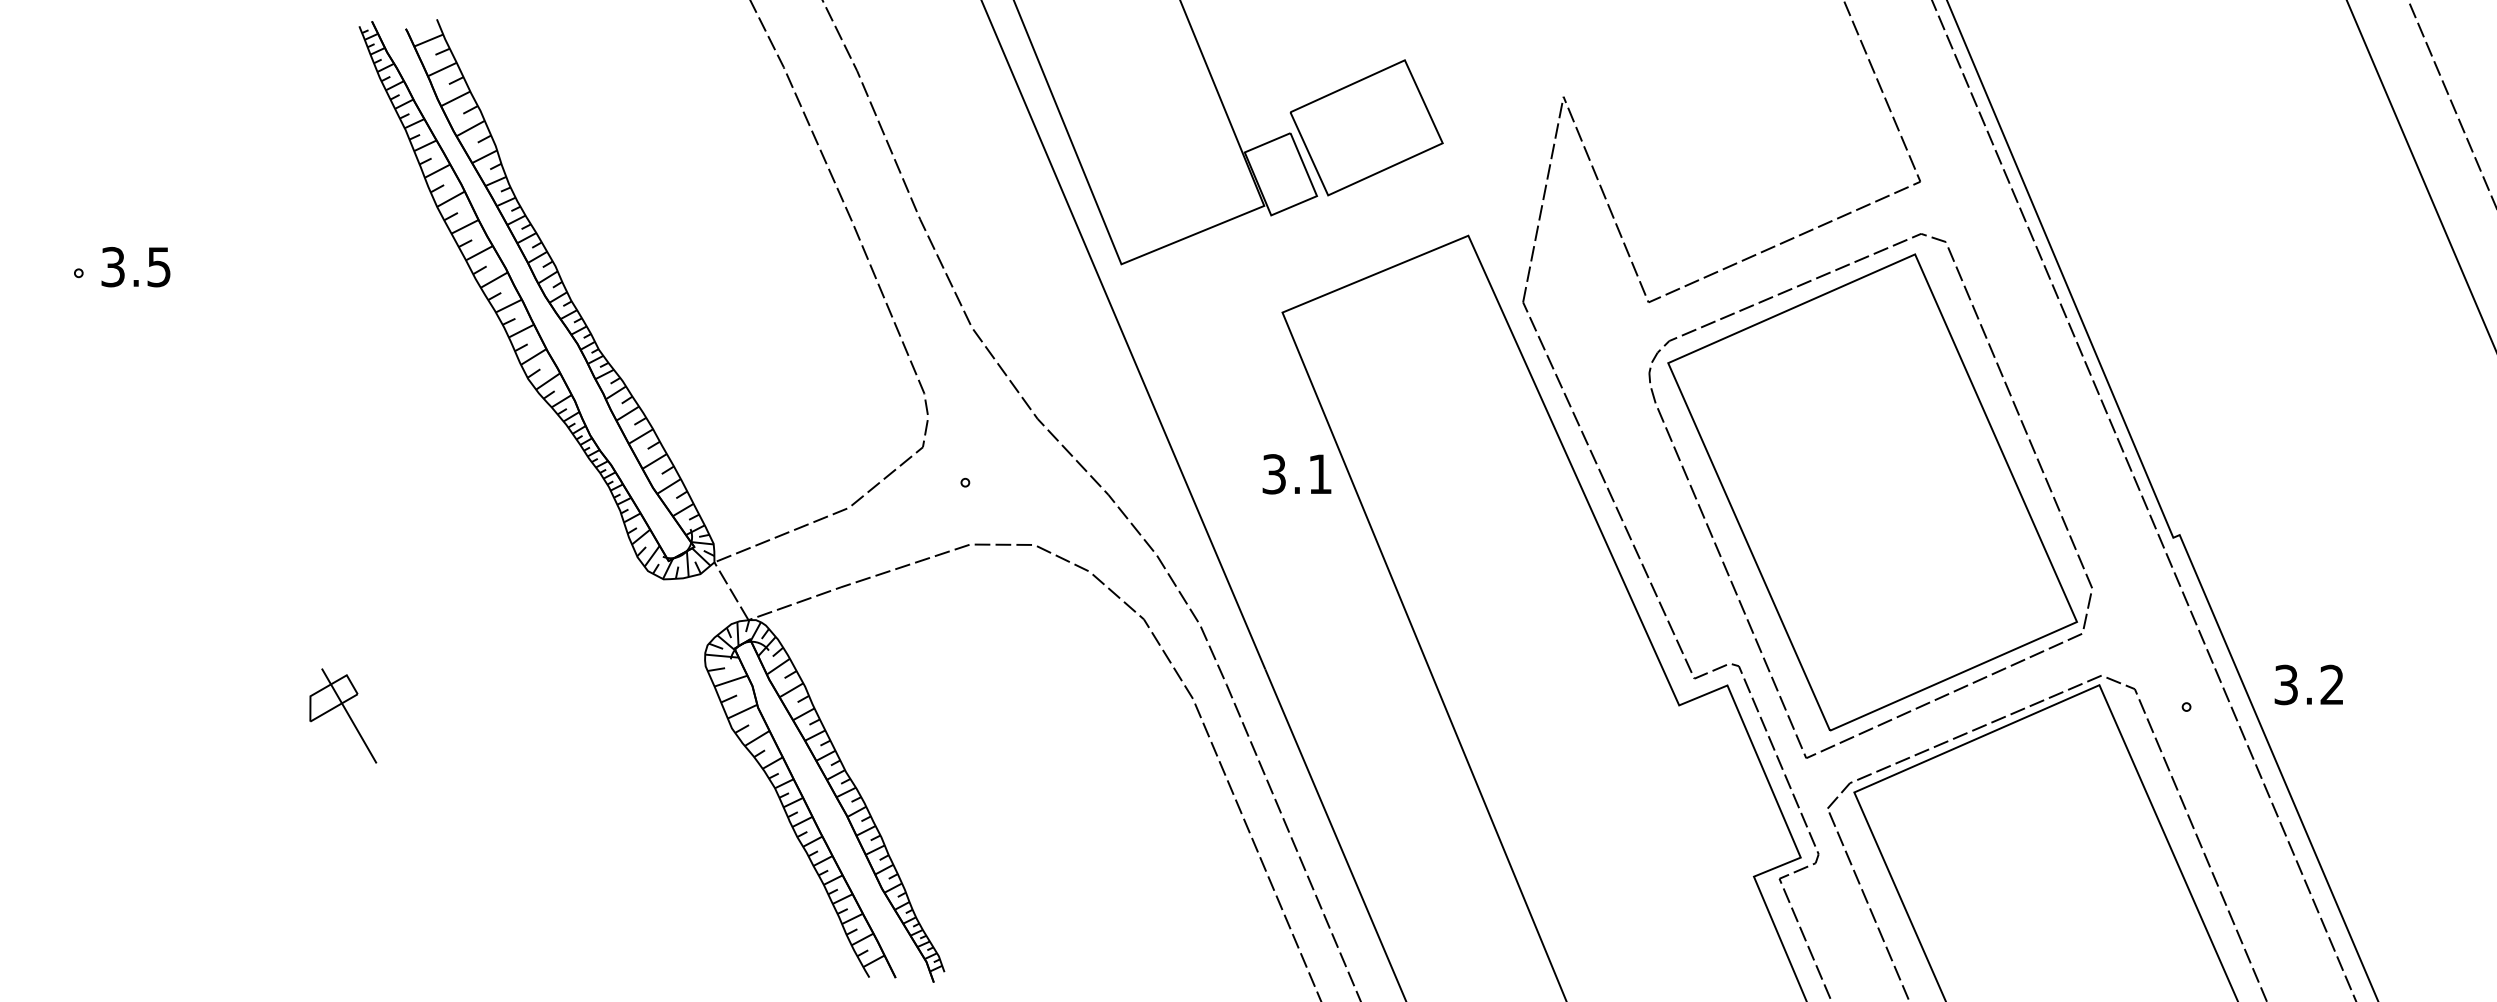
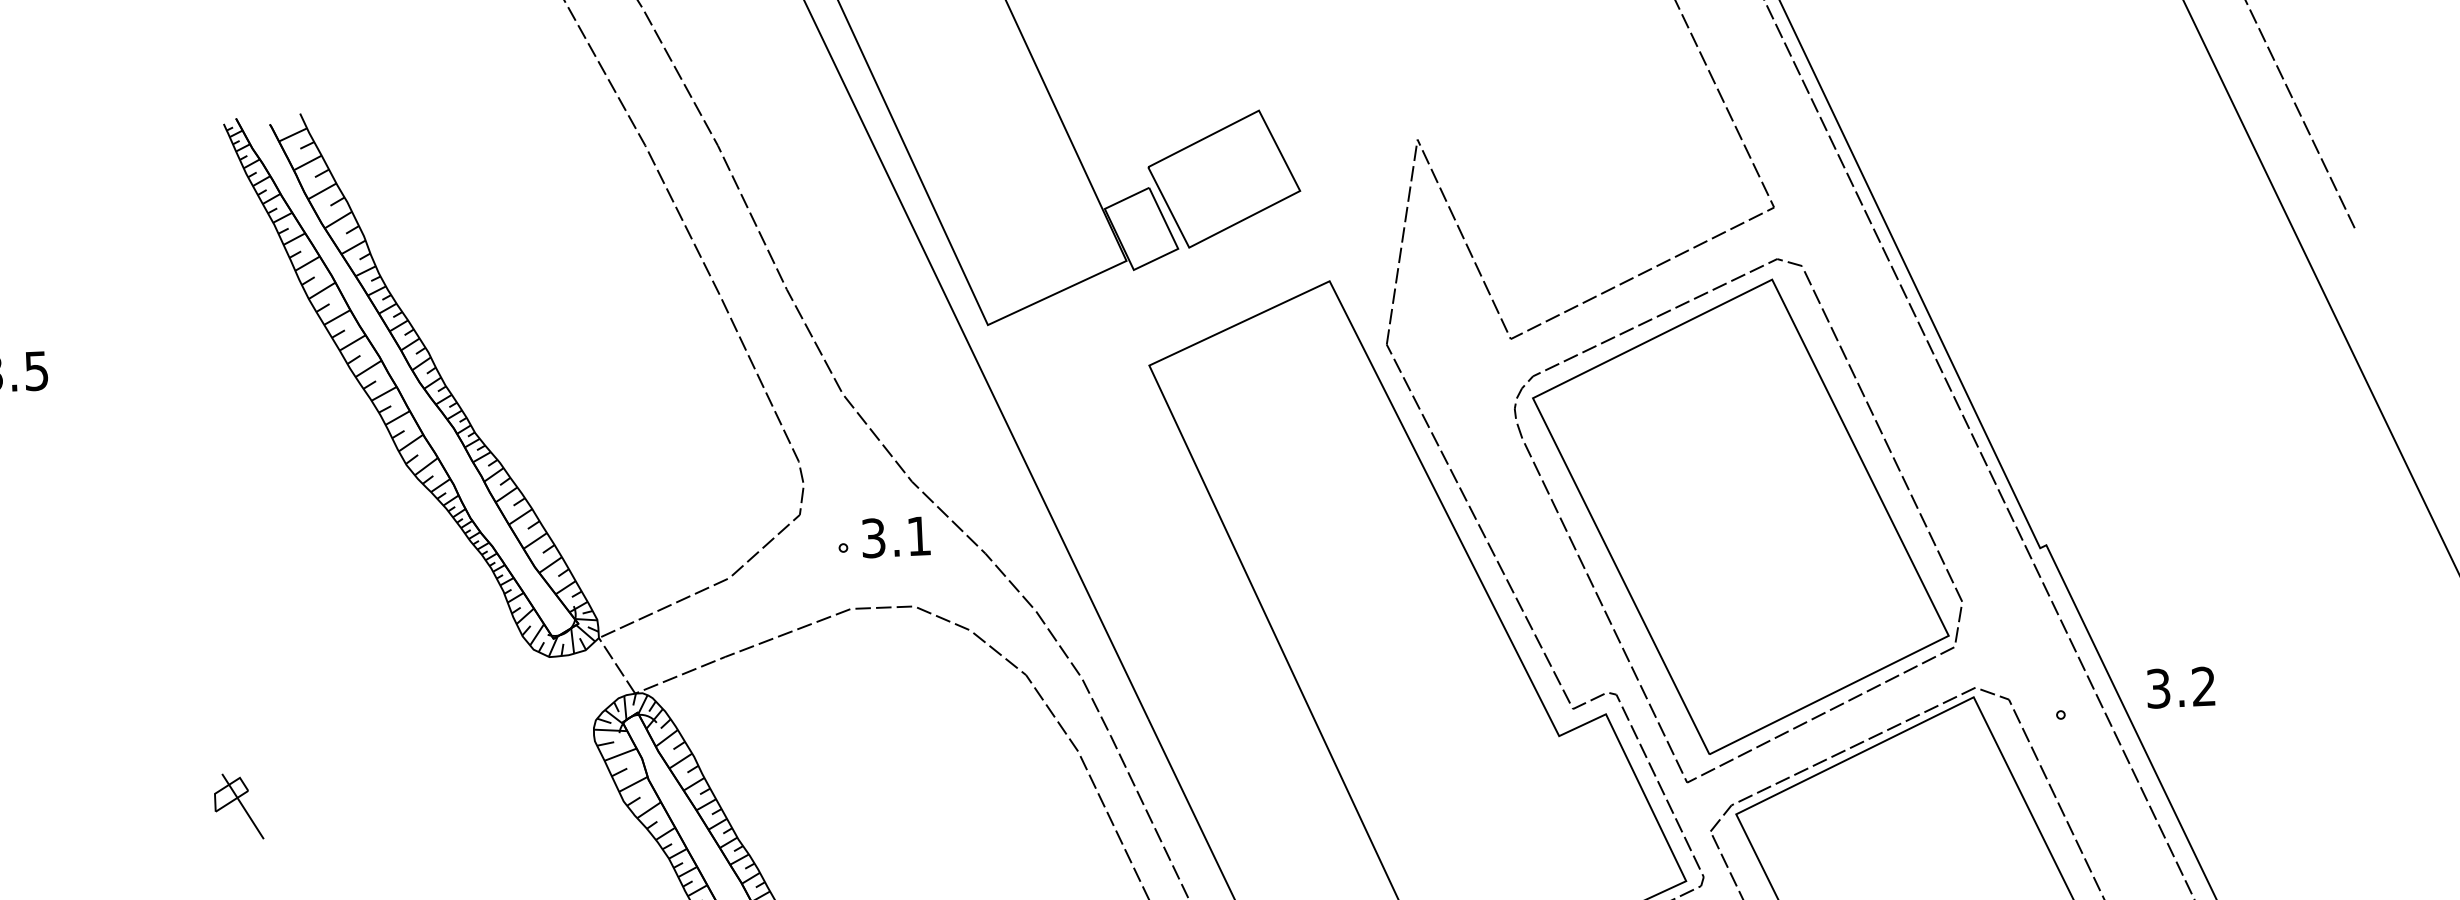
text: (1296, 474) -> (895, 537), moved
part: (342, 716) -> (238, 807), size x0.71

